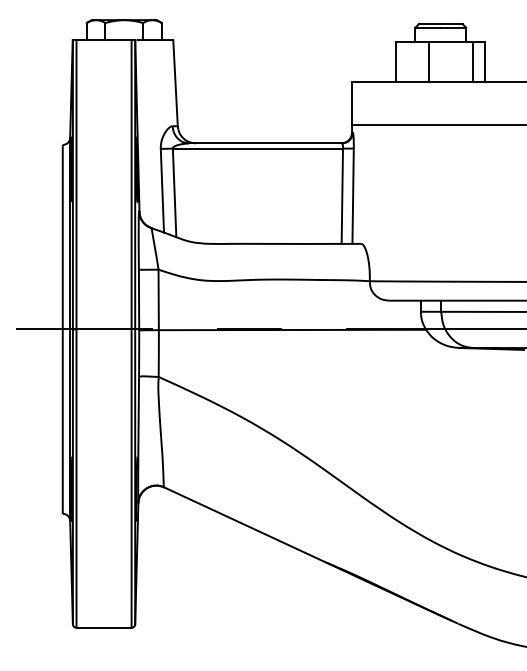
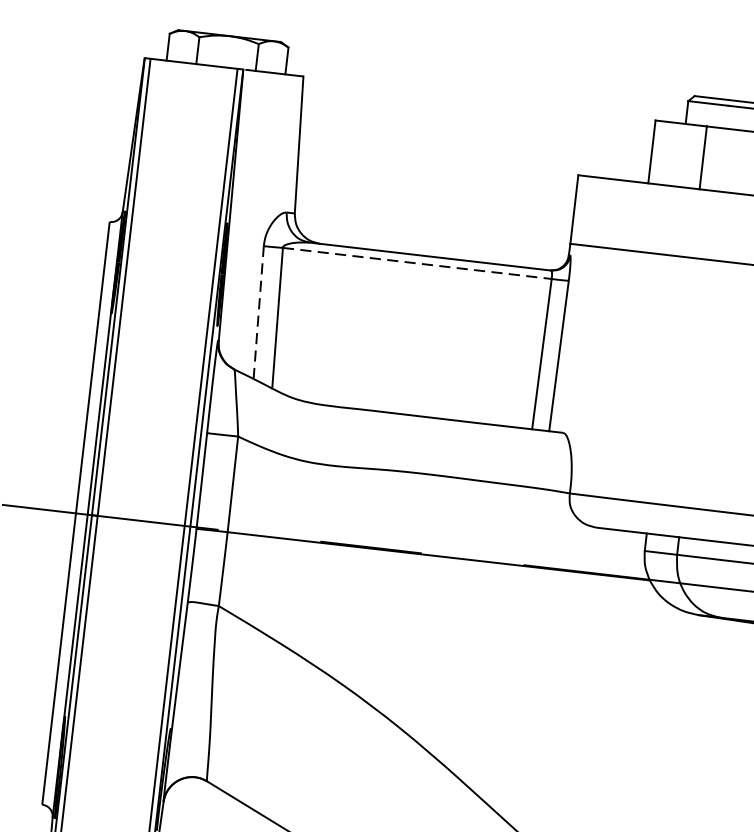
line: (258, 148) -> (418, 263), solid -> dashed
line: (162, 190) -> (258, 312), solid -> dashed

